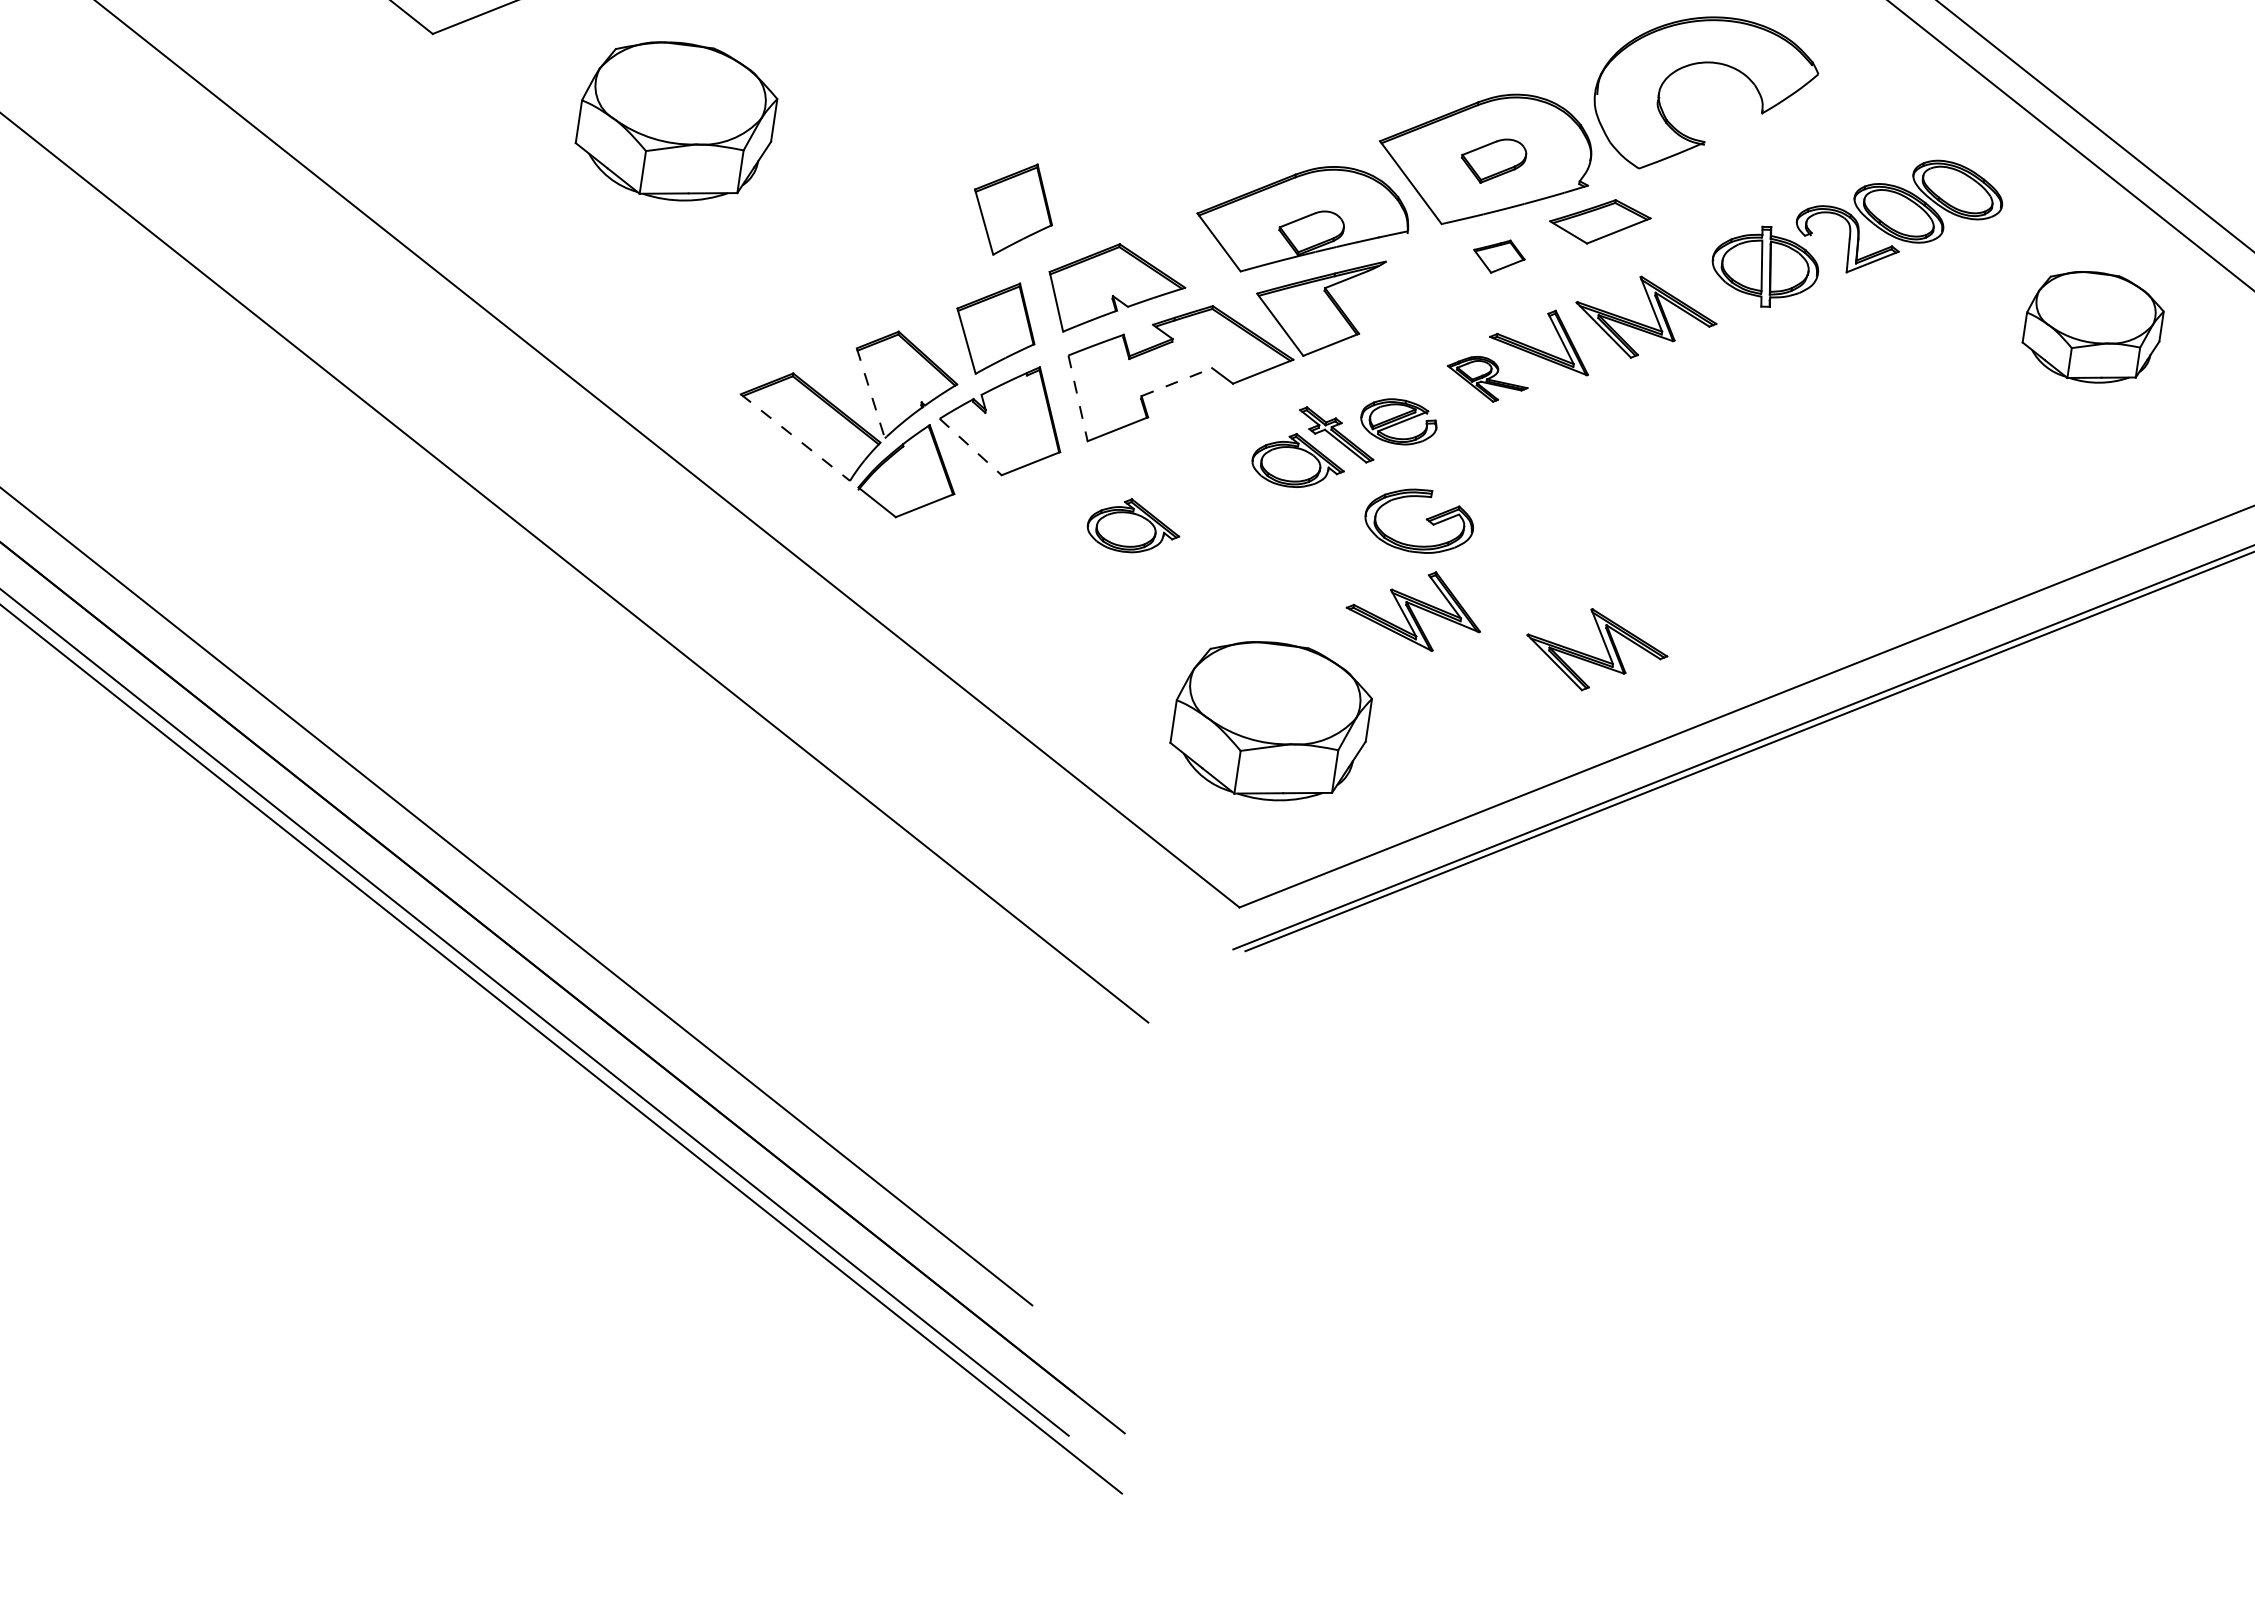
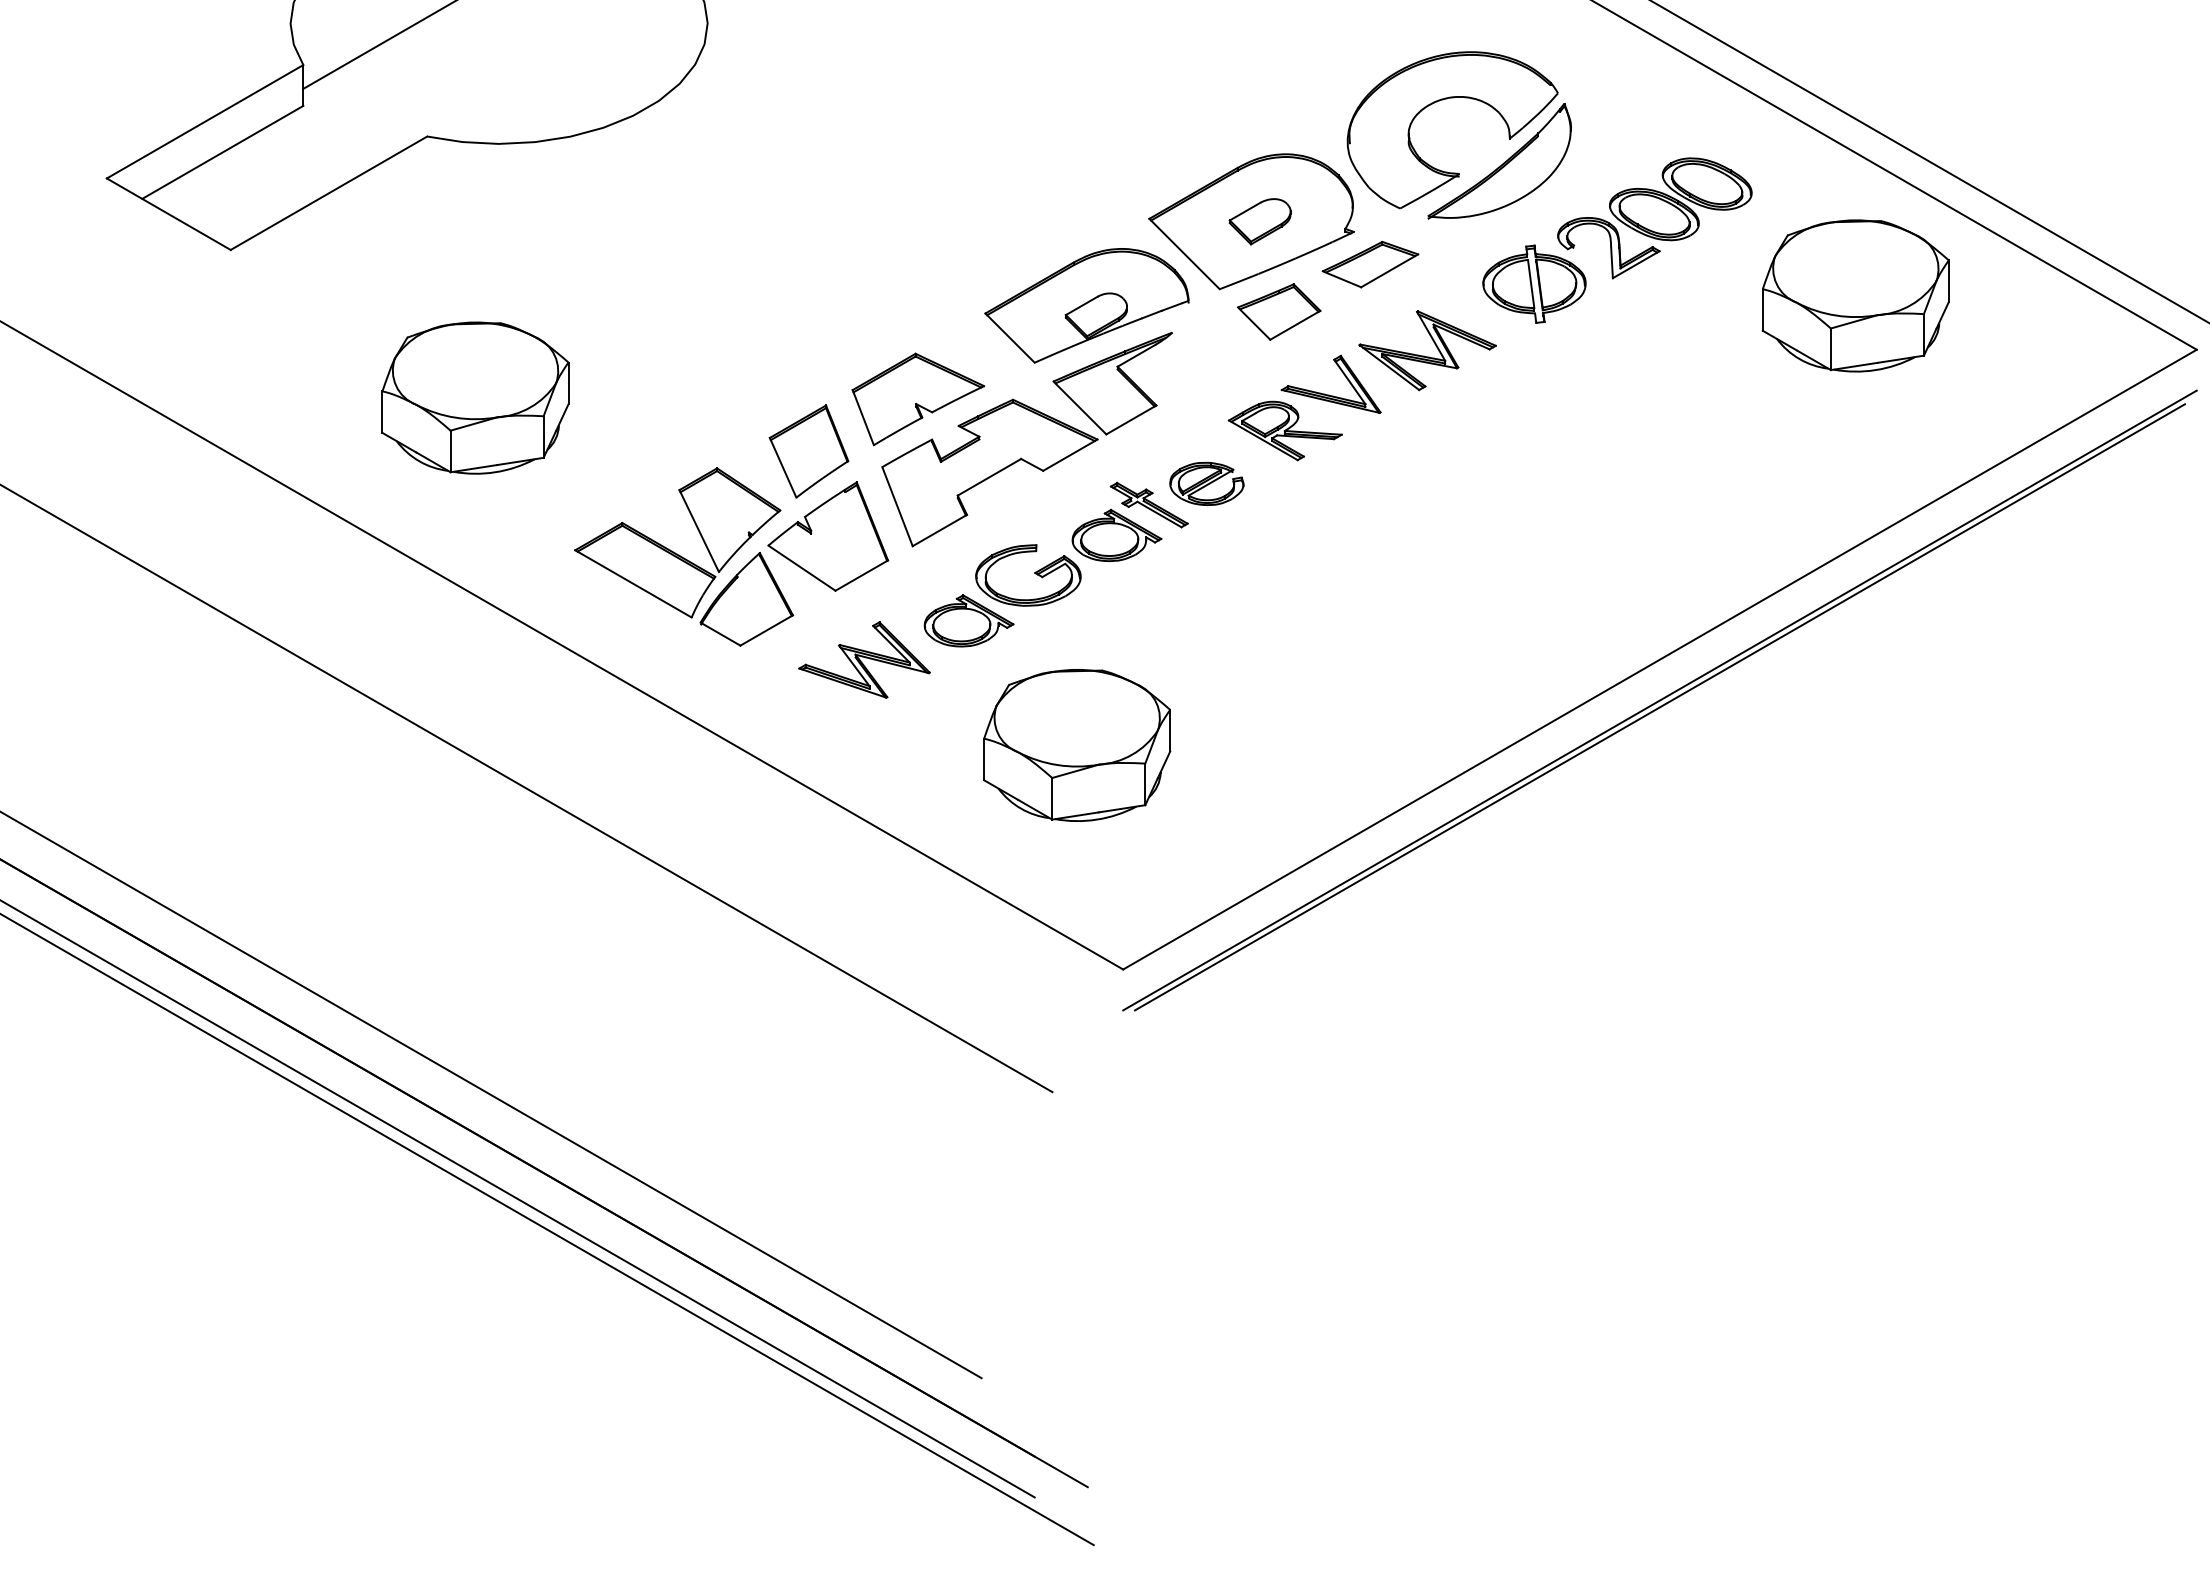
part: (676, 120) -> (475, 397), moved
part: (1748, 135) -> (1499, 161), added
part: (1012, 209) -> (808, 335), removed
part: (1498, 255) -> (1278, 311), size x1.67
part: (2093, 326) -> (1855, 295), size x1.43
part: (1486, 378) -> (1284, 430), size x1.43
line: (1176, 382) -> (989, 477), dashed -> solid
line: (871, 393) -> (699, 531), dashed -> solid
line: (1077, 399) -> (897, 507), dashed -> solid
line: (795, 438) -> (633, 584), dashed -> solid
line: (971, 447) -> (802, 568), dashed -> solid
part: (1426, 519) -> (1034, 573), moved
part: (1415, 608) -> (864, 659), moved
part: (1596, 650) -> (1427, 674), removed
part: (1271, 721) -> (1077, 745), moved

